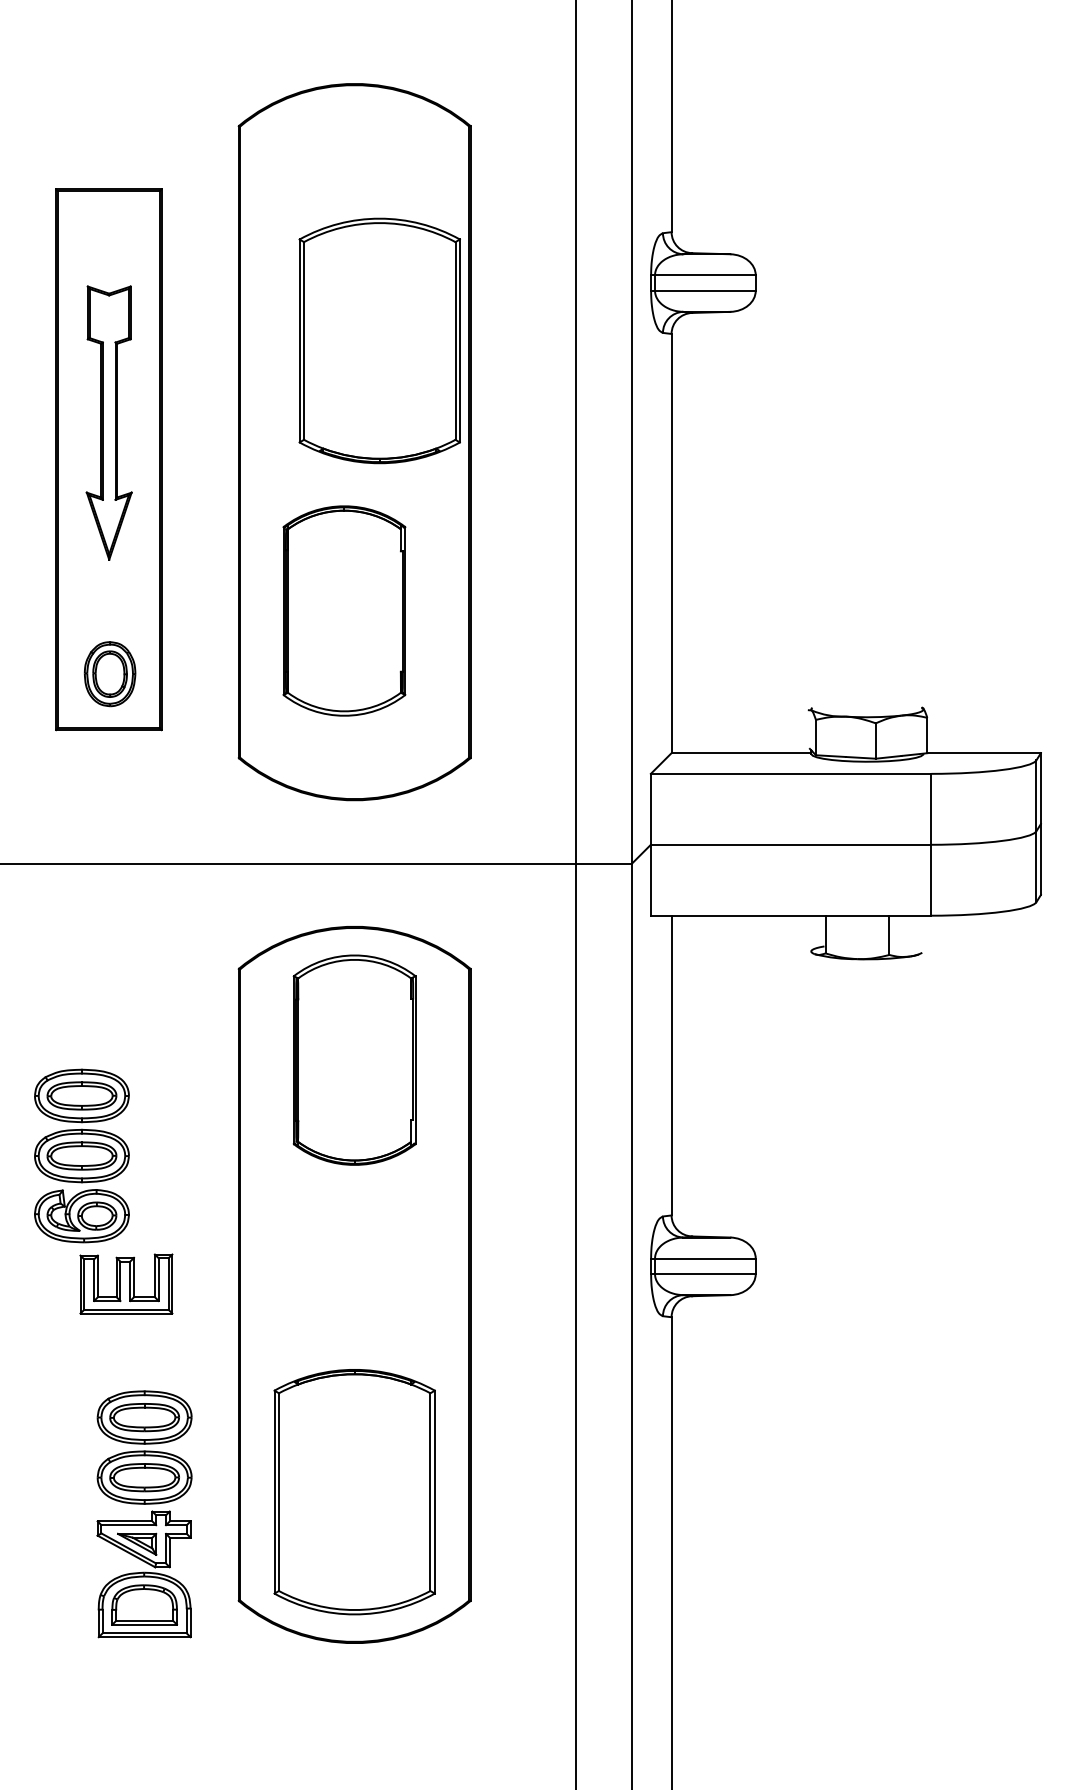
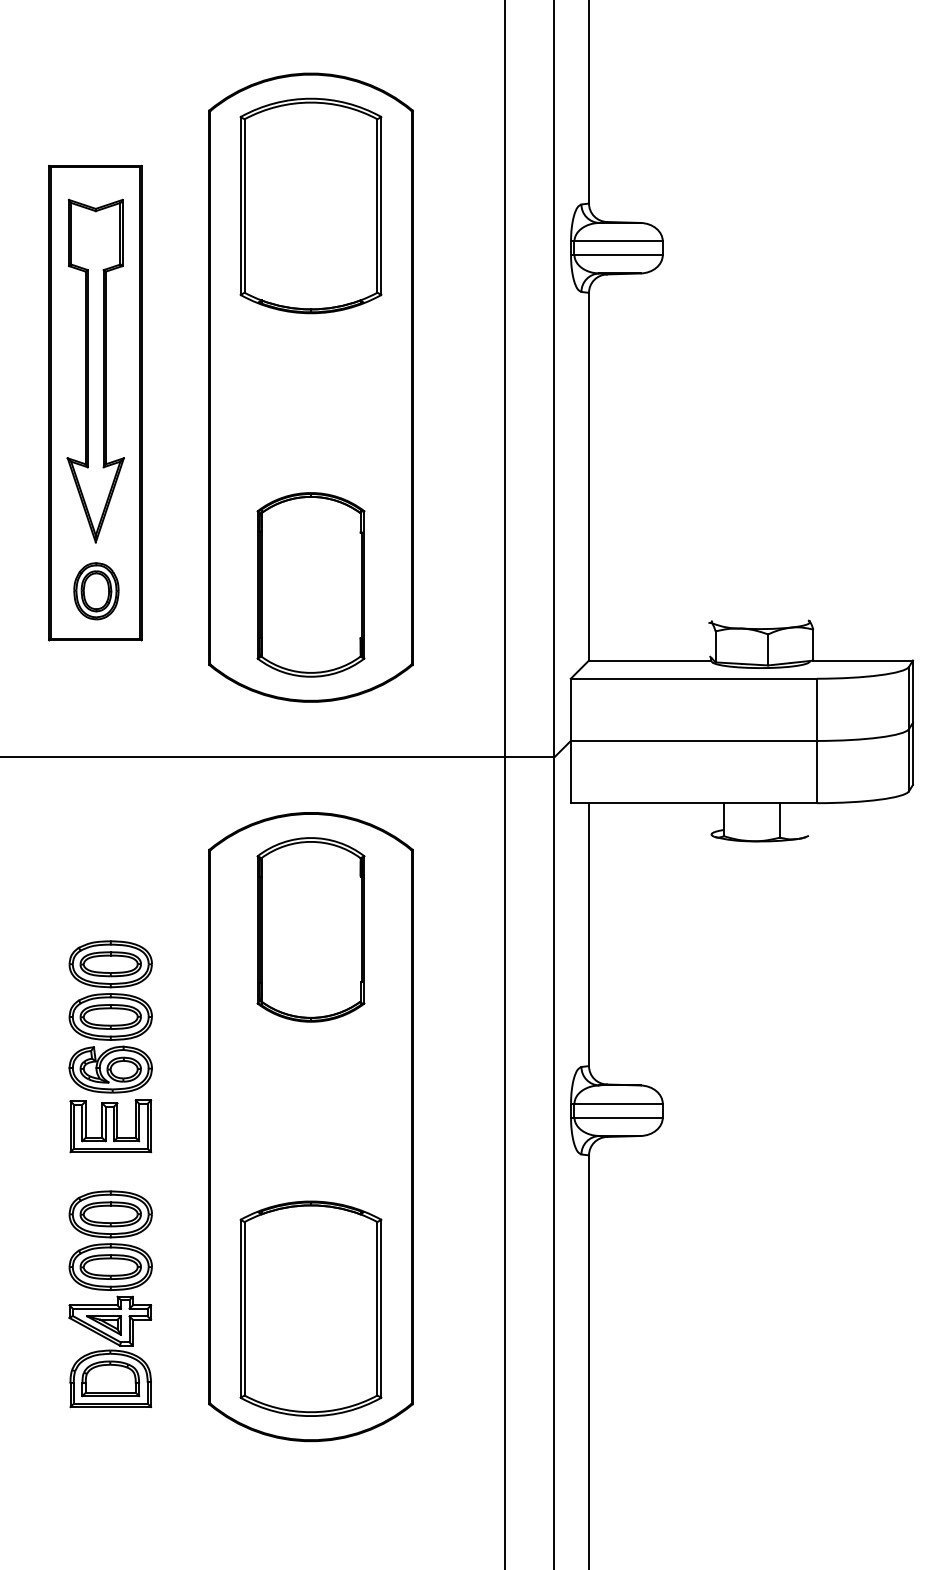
part: (379, 340) -> (310, 205), moved
part: (108, 422) -> (95, 370), size x1.43
part: (343, 610) -> (310, 584), moved
part: (81, 1155) -> (110, 1016), moved
part: (144, 1514) -> (110, 1299), moved

